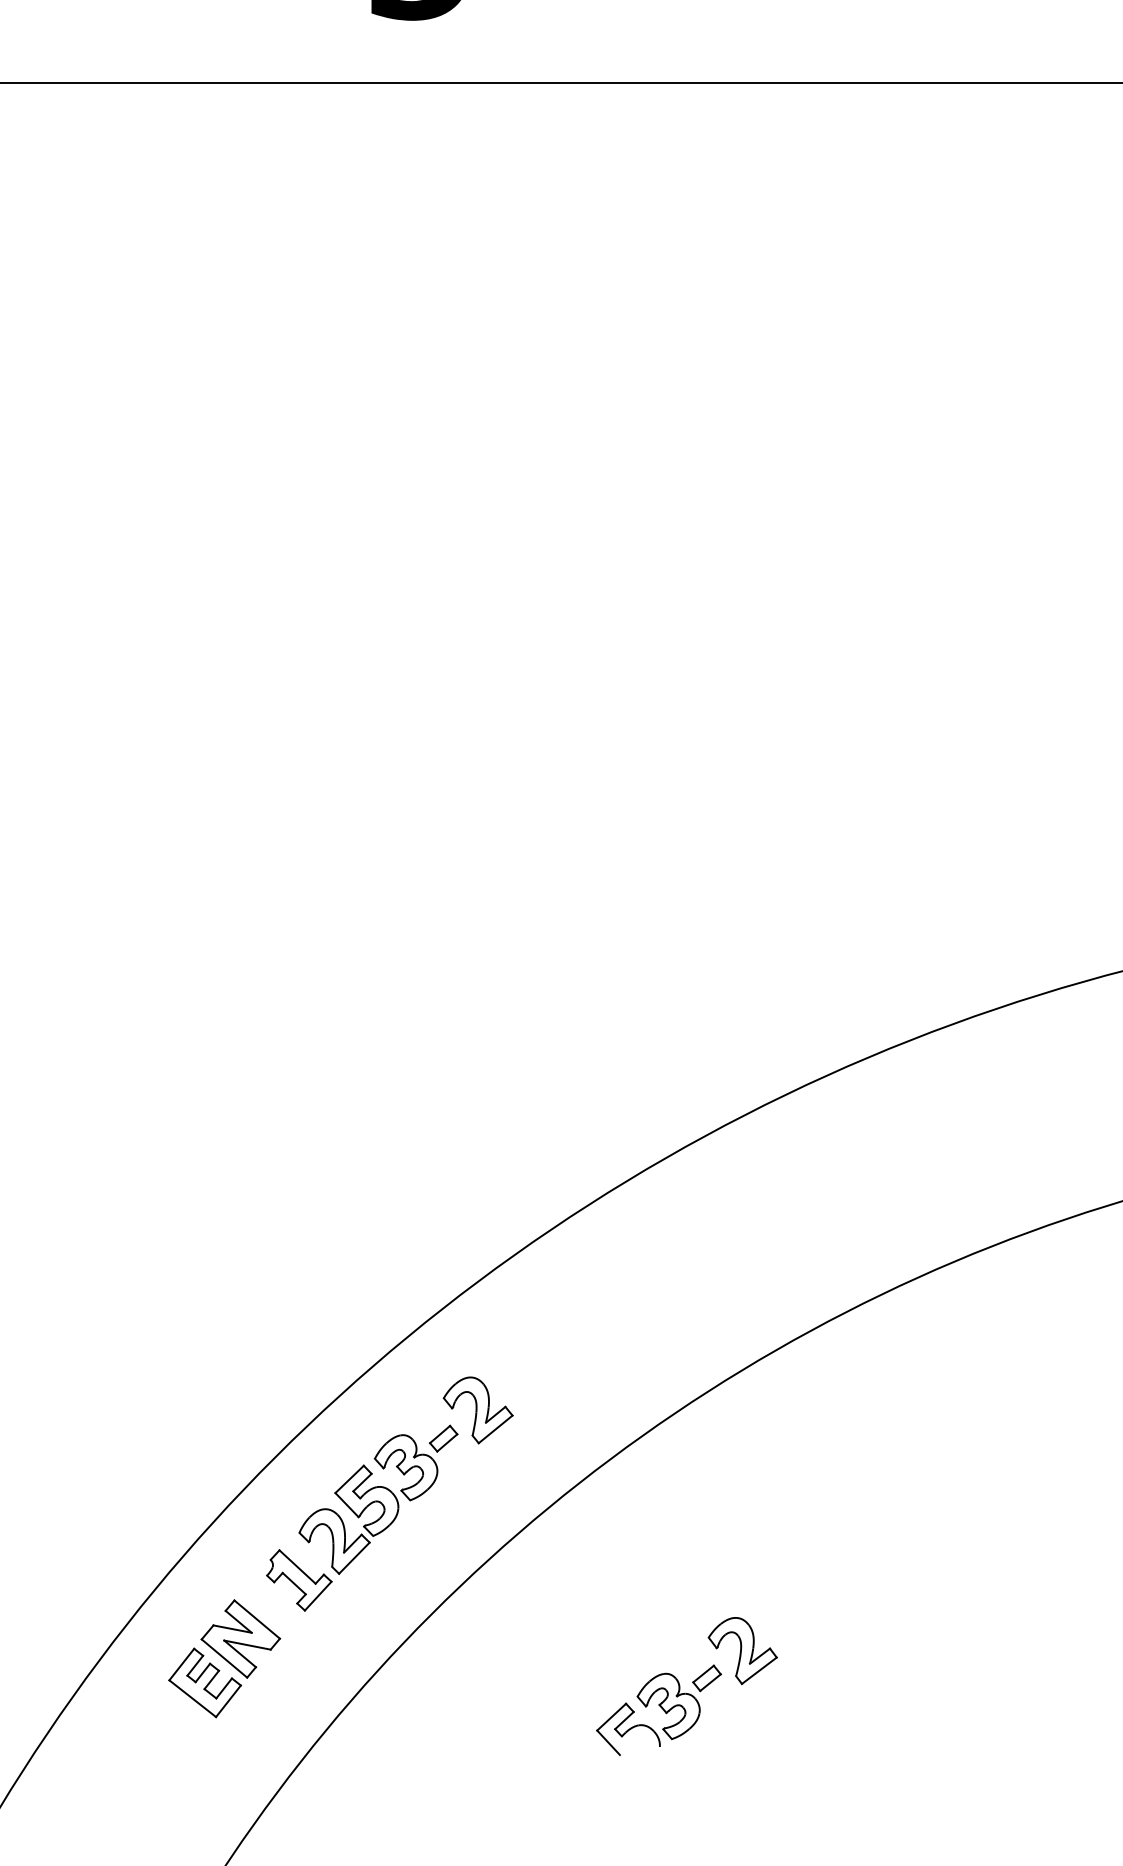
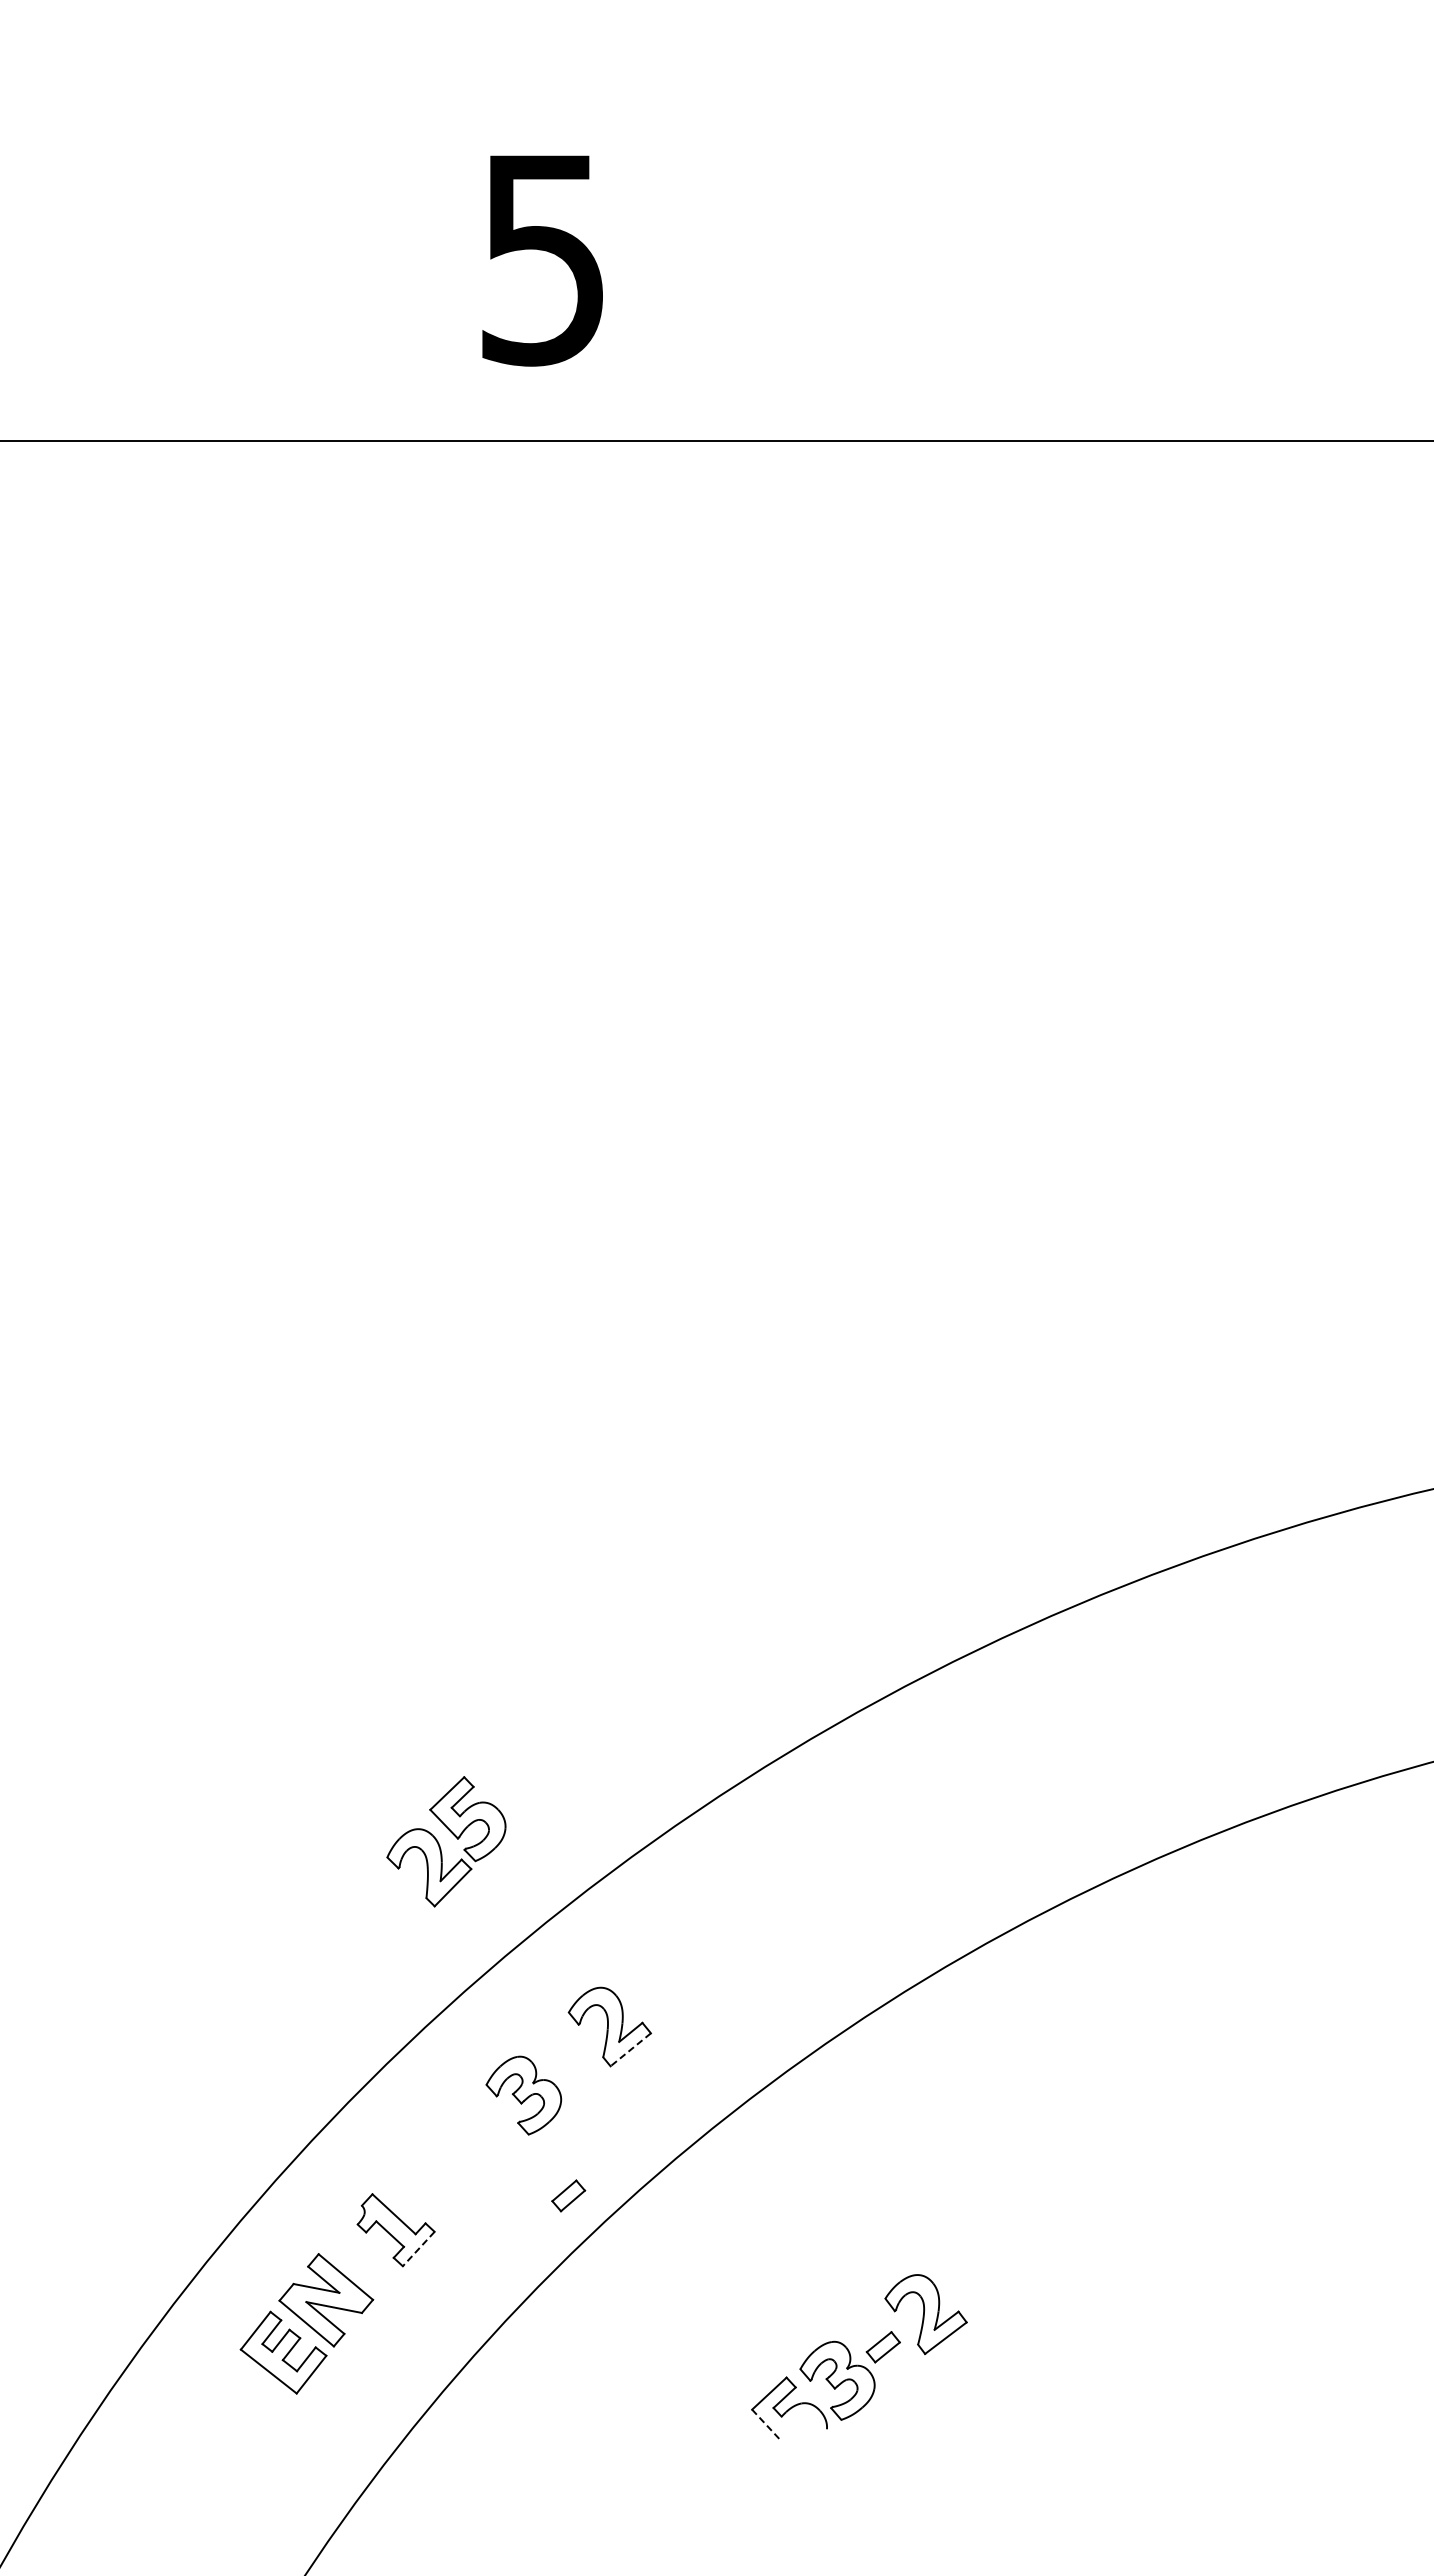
line: (495, 1429) -> (630, 2050), solid -> dashed
part: (443, 1438) -> (568, 2195), moved
part: (343, 1522) -> (440, 1845), moved
line: (318, 1596) -> (418, 2249), solid -> dashed
line: (608, 1742) -> (765, 2424), solid -> dashed

